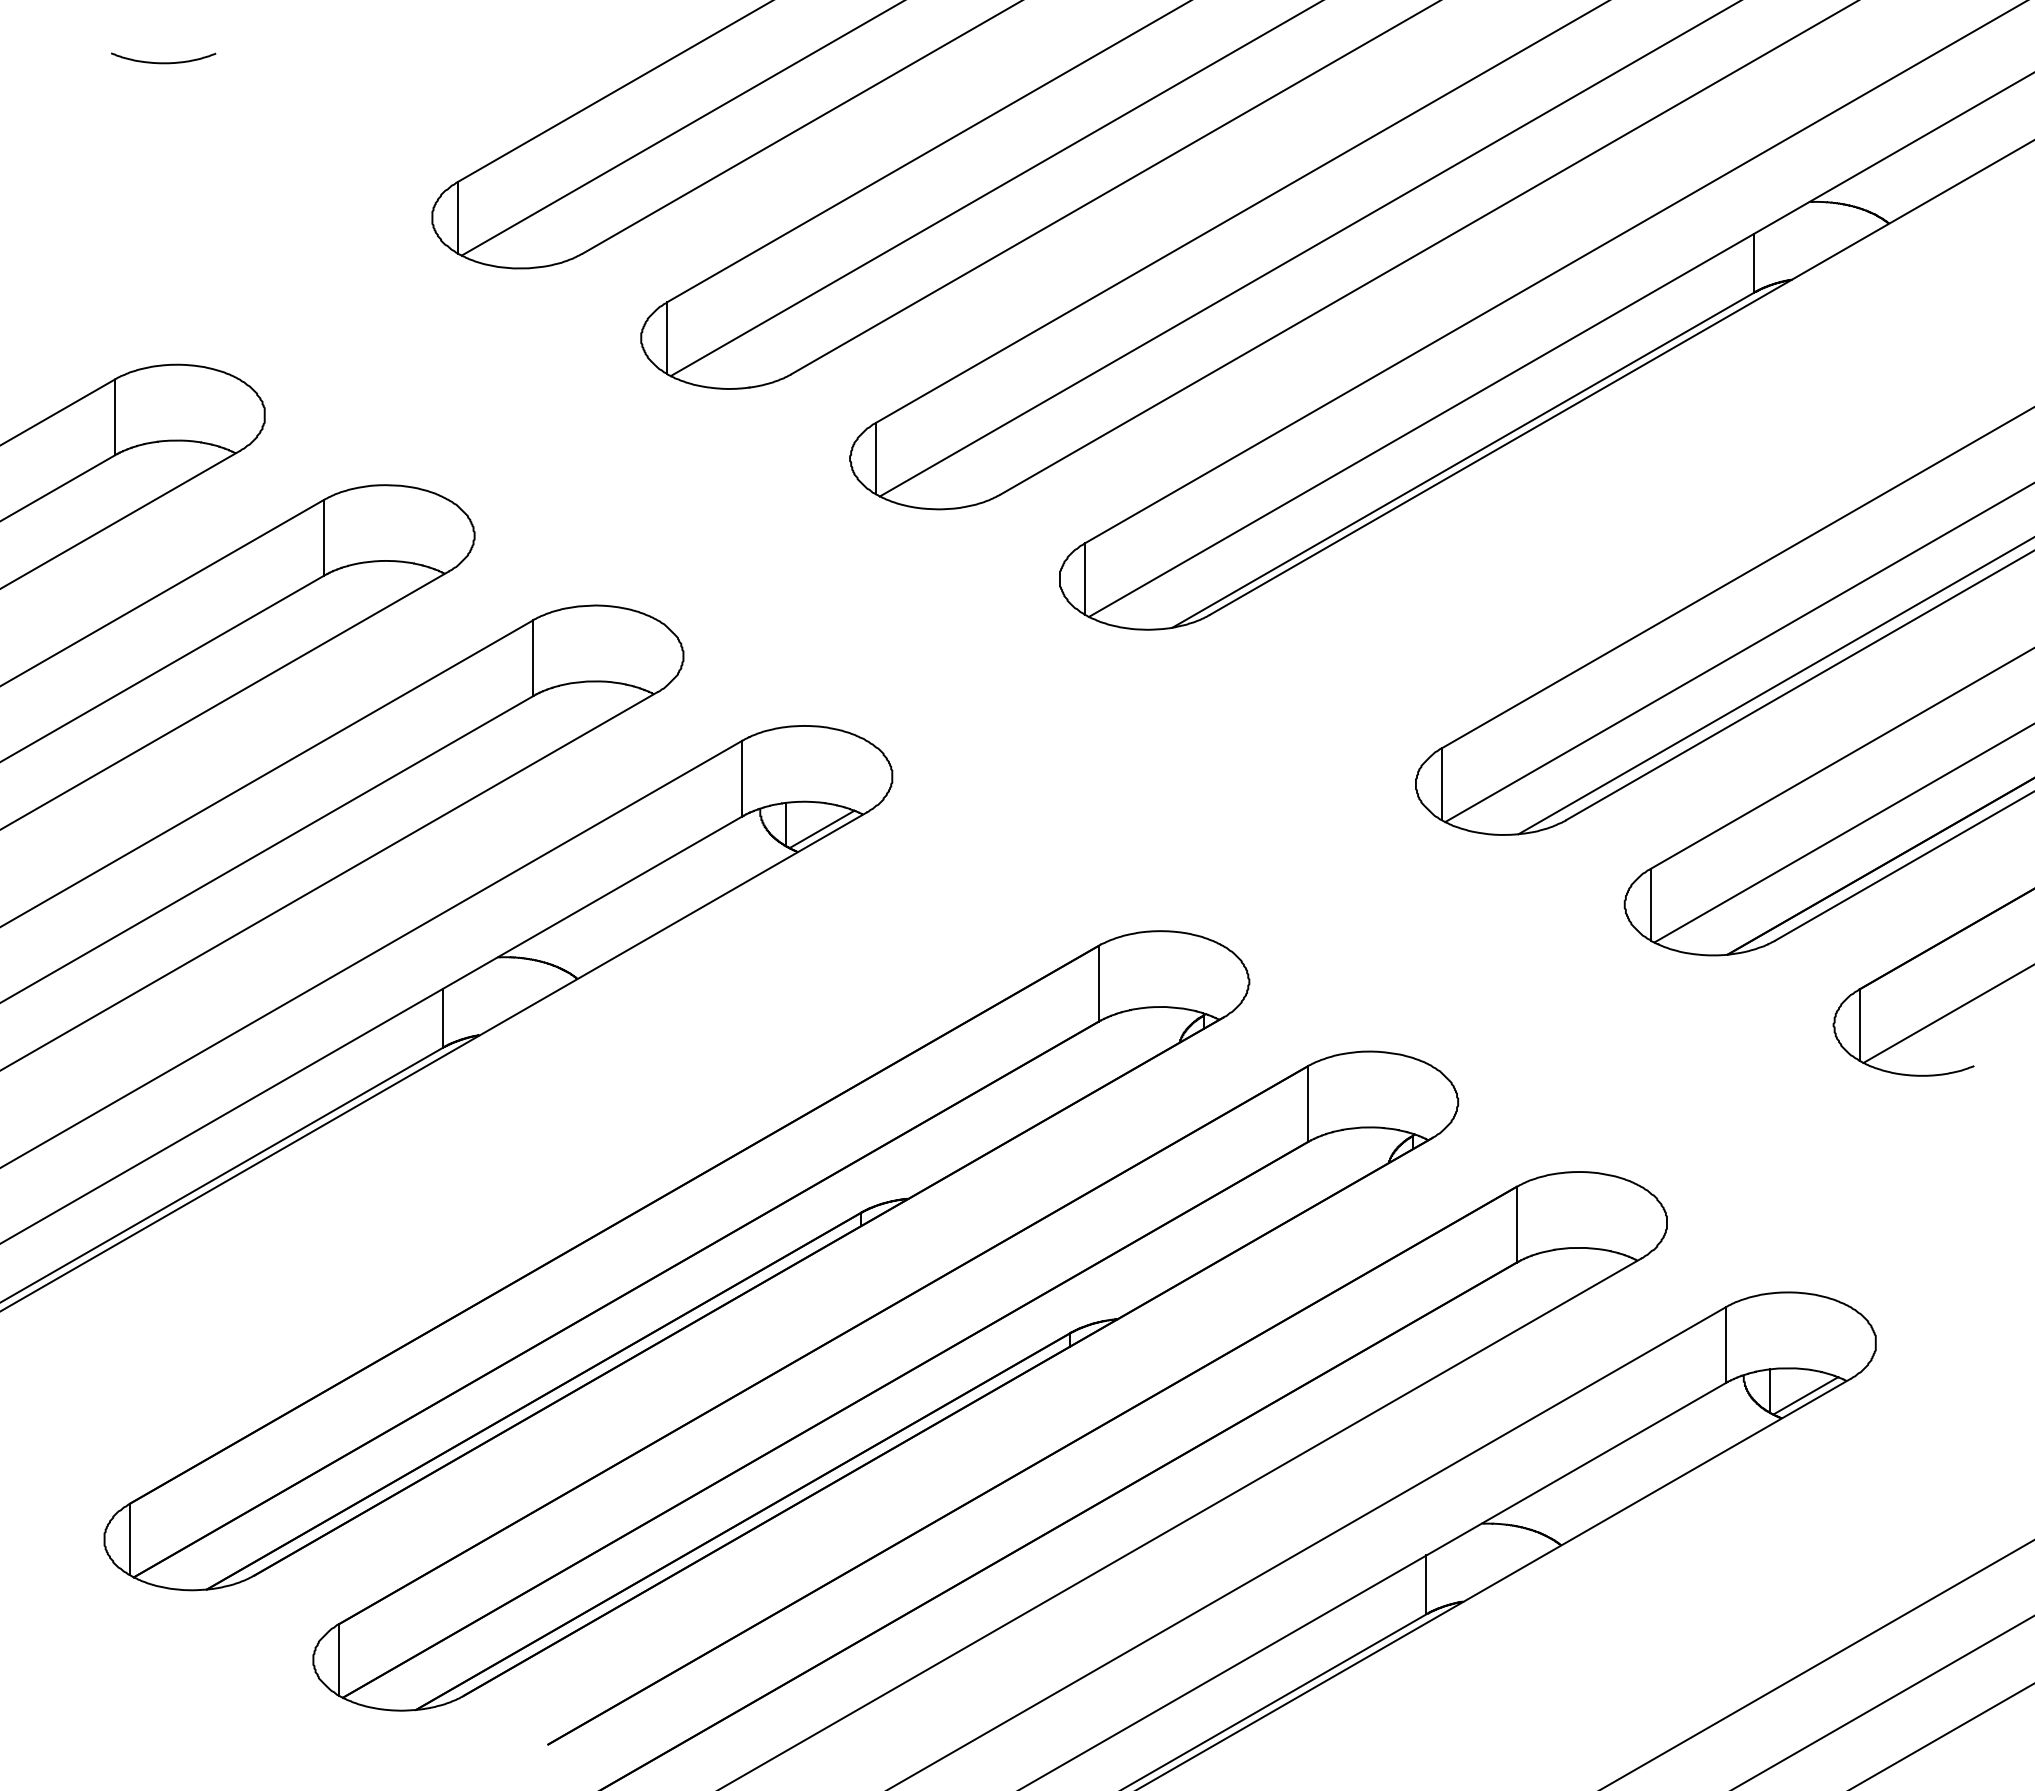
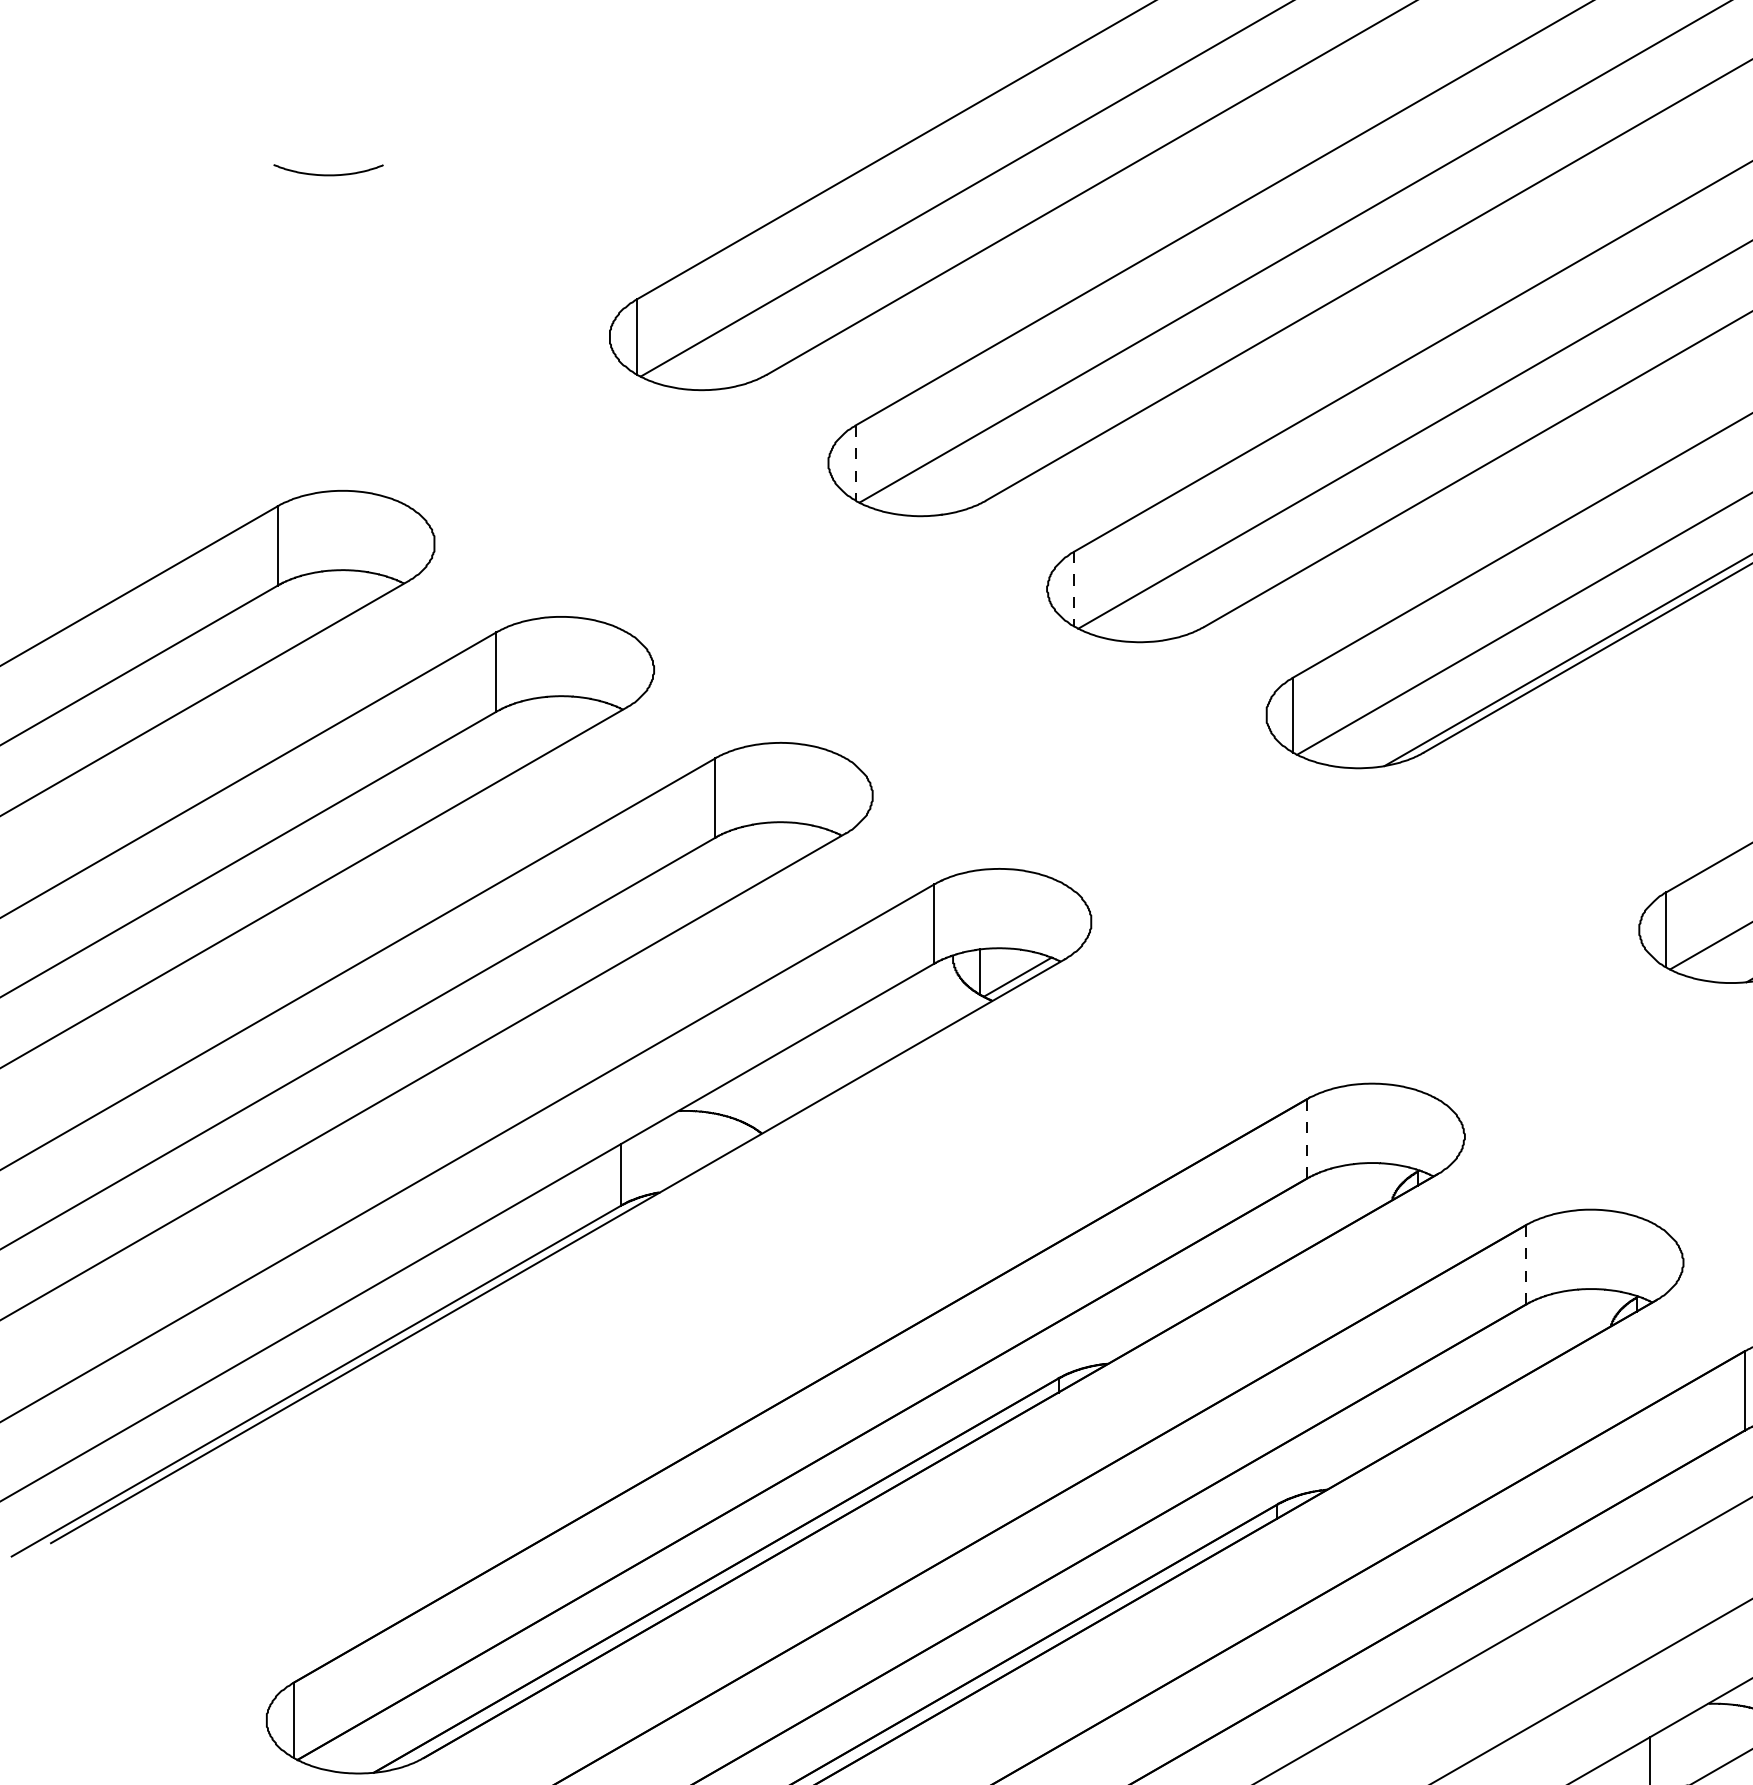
line: (667, 338) -> (855, 463), solid -> dashed
line: (876, 458) -> (1074, 588), solid -> dashed
line: (1098, 983) -> (1307, 1138), solid -> dashed
line: (1307, 1104) -> (1525, 1265), solid -> dashed

